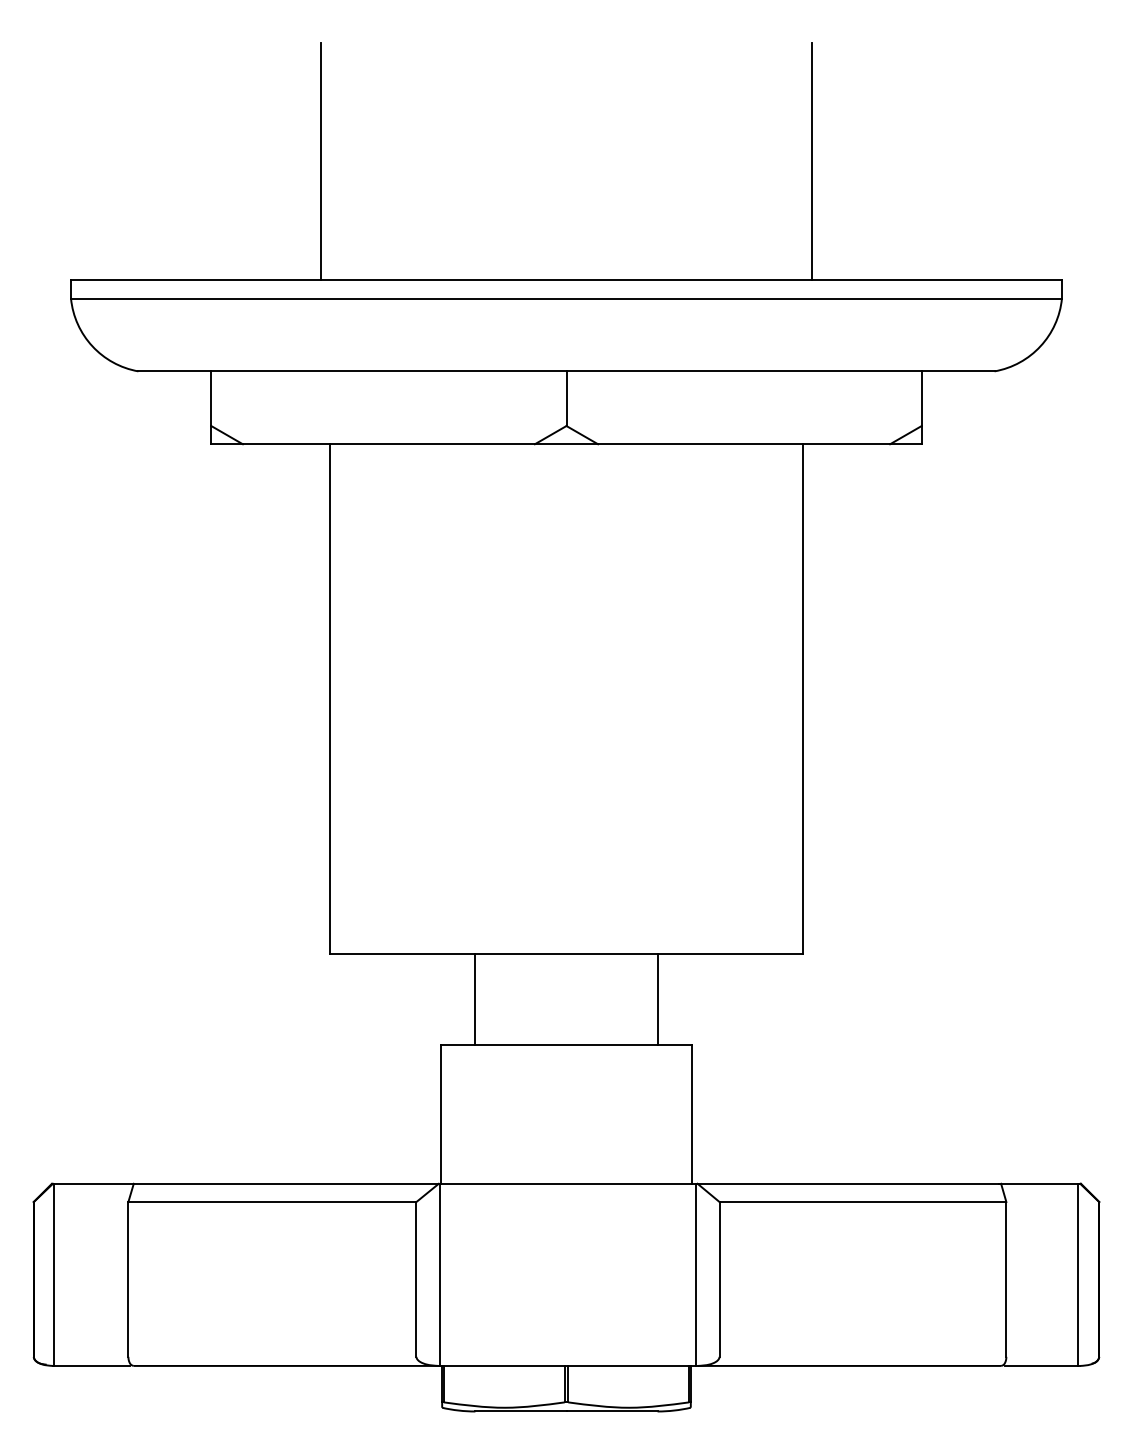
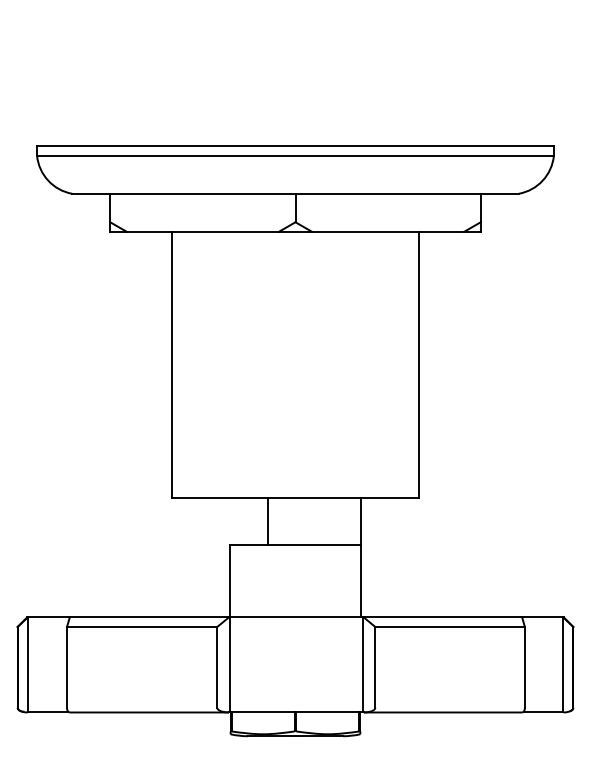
line: (321, 161) -> (167, 84), removed
line: (811, 161) -> (423, 84), removed
line: (474, 999) -> (267, 521), moved
line: (658, 999) -> (361, 521), moved

